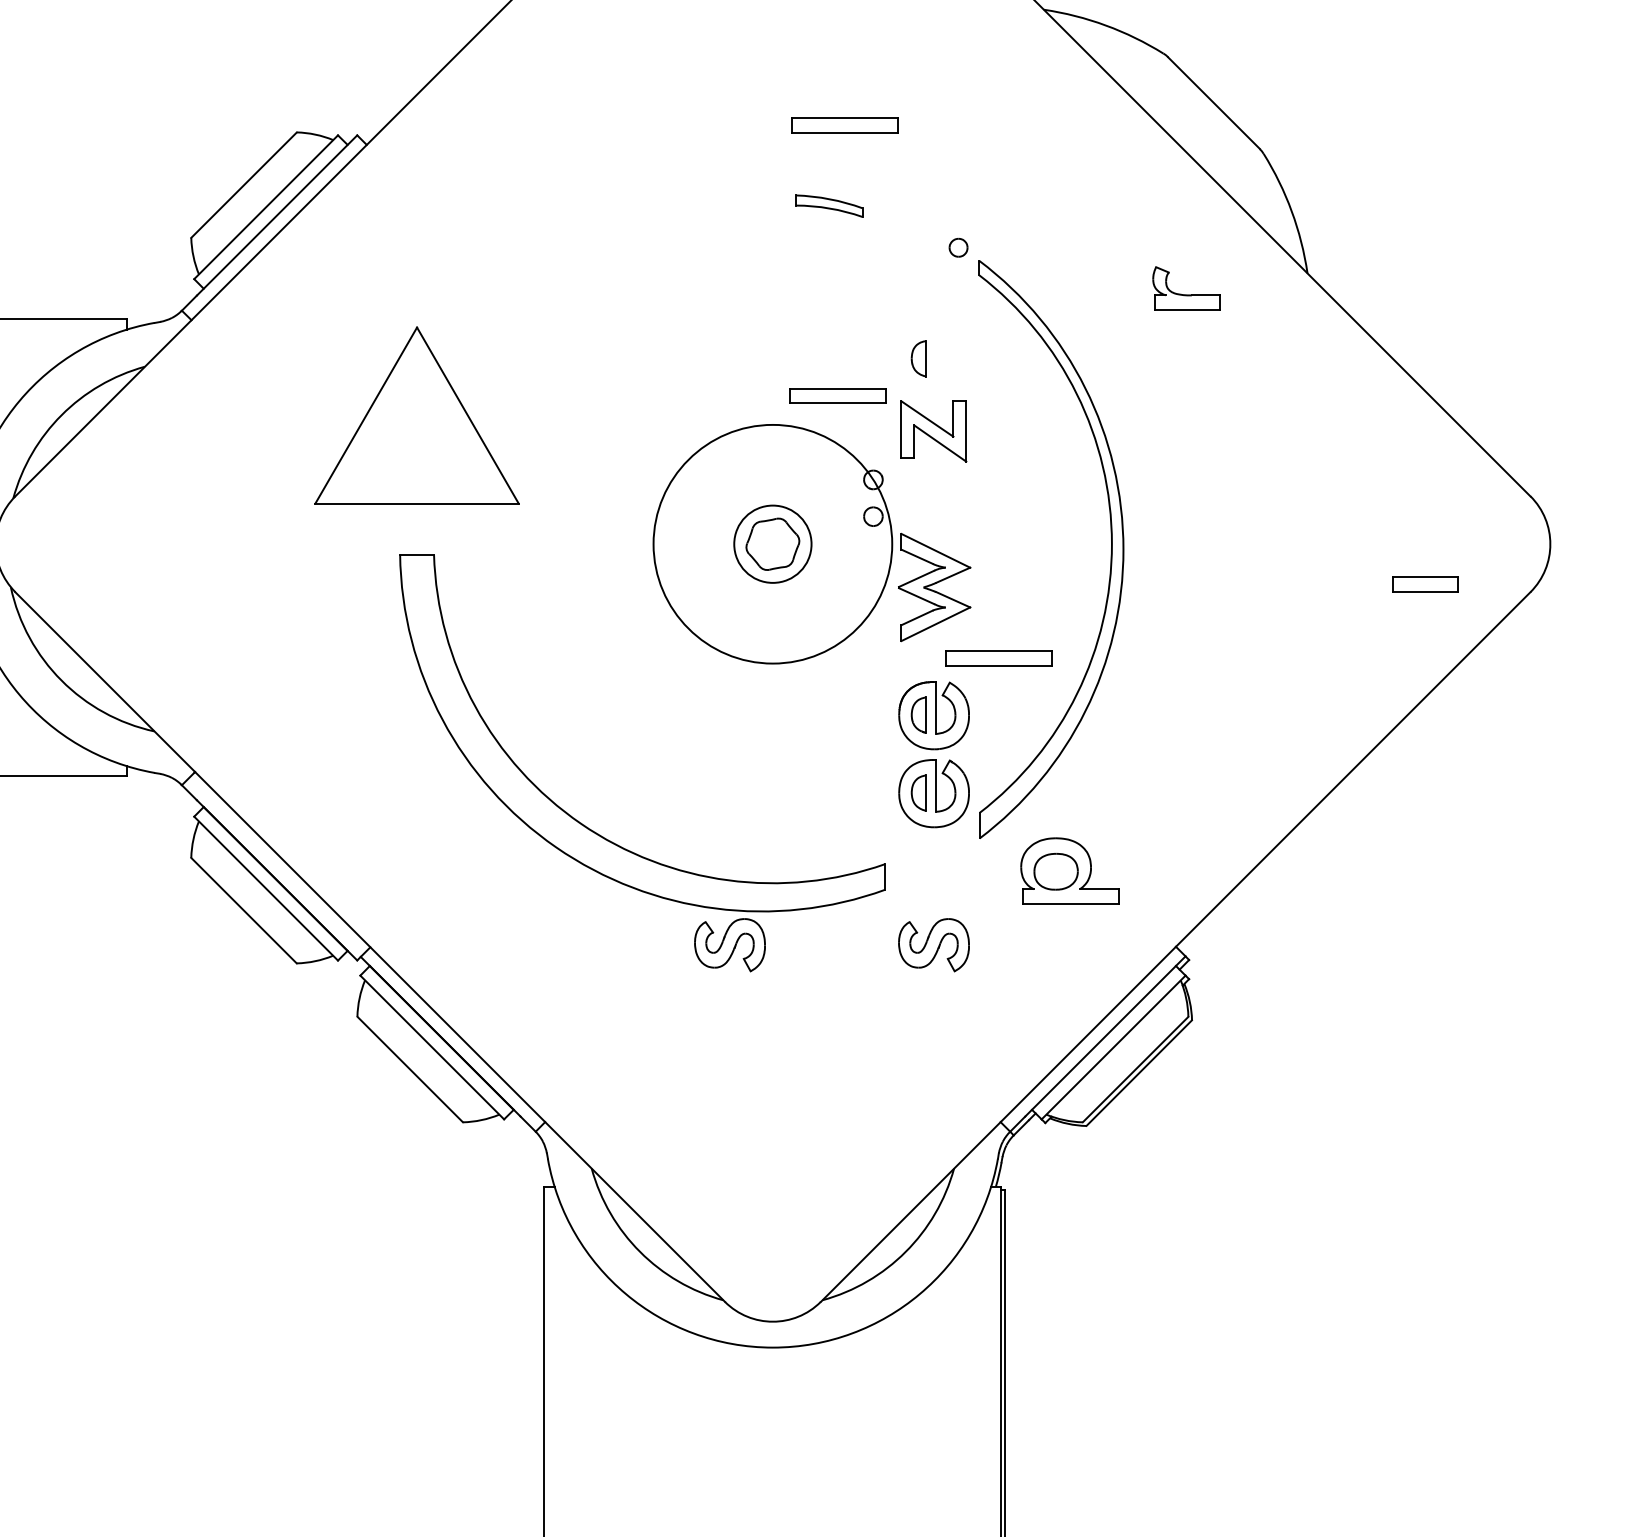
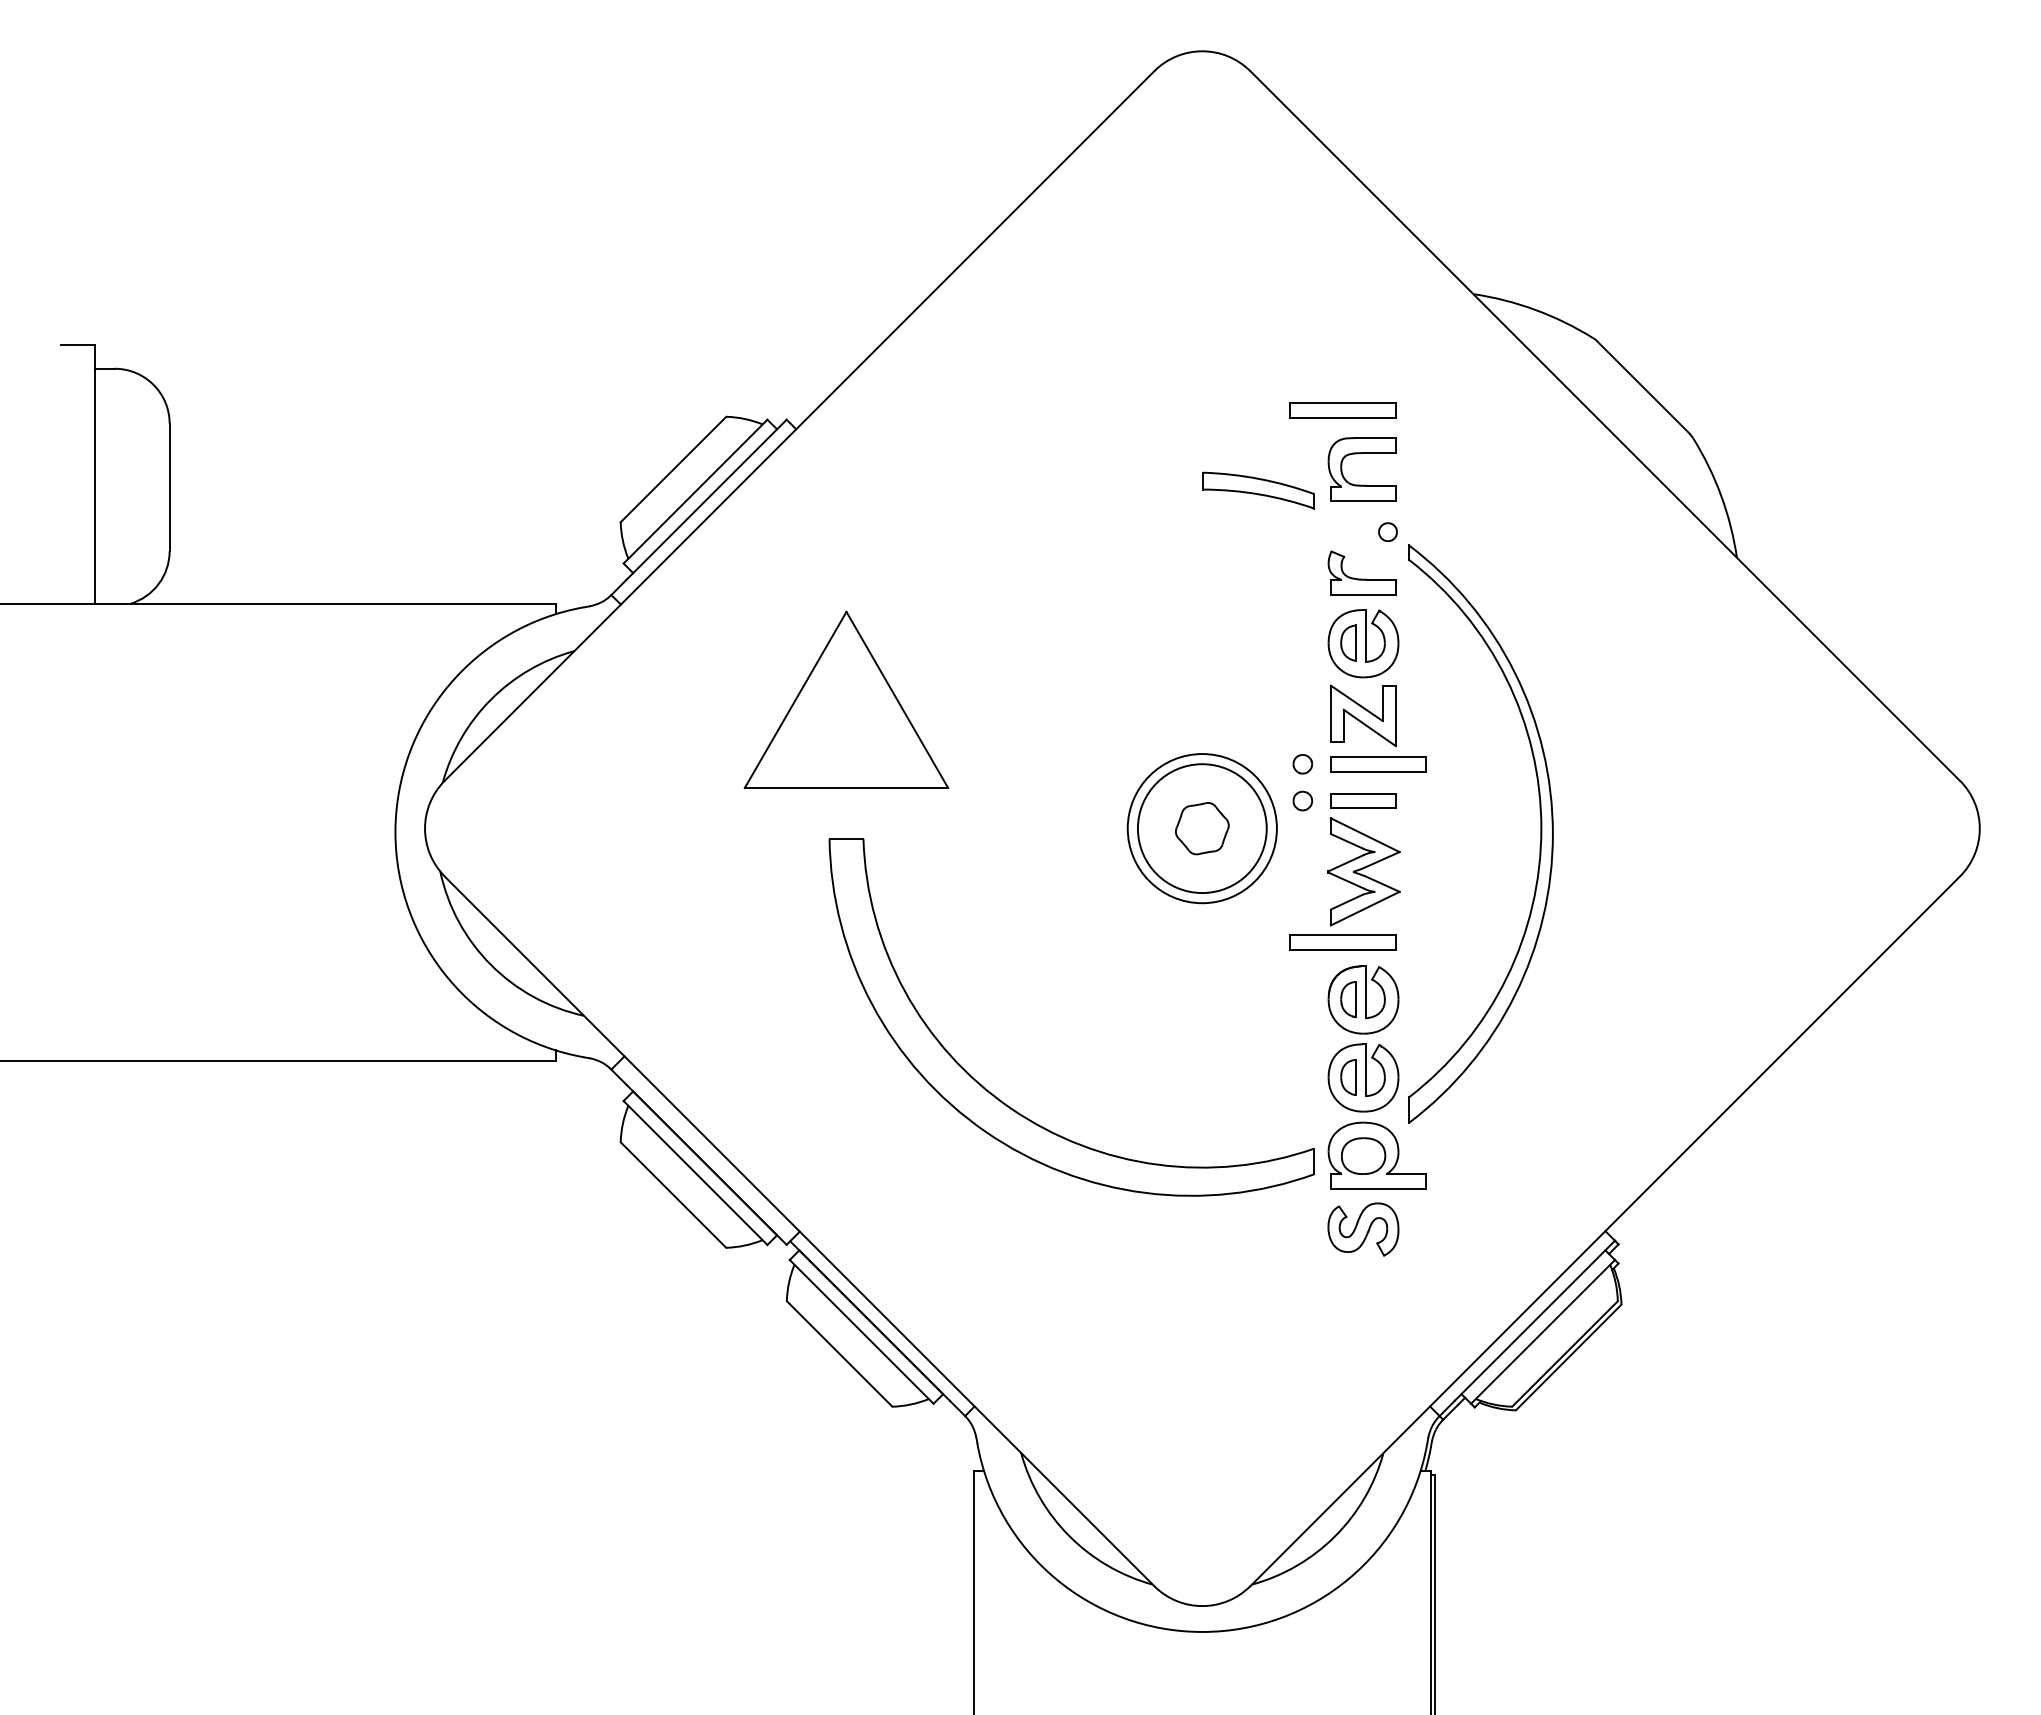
part: (845, 126) -> (1342, 410), moved
part: (932, 200) -> (1361, 484), added
part: (829, 206) -> (1258, 490), size x1.67
part: (1186, 288) -> (1361, 572), moved
part: (934, 359) -> (1363, 643), added
part: (838, 396) -> (1378, 764), moved
circle: (772, 544) -> (1201, 828), size x0.62
circle: (772, 544) -> (1201, 828), size x1.67
part: (1426, 584) -> (1363, 800), moved
part: (999, 658) -> (1342, 942), moved
part: (1069, 871) -> (1376, 1155), moved
part: (730, 945) -> (1159, 1229), removed

